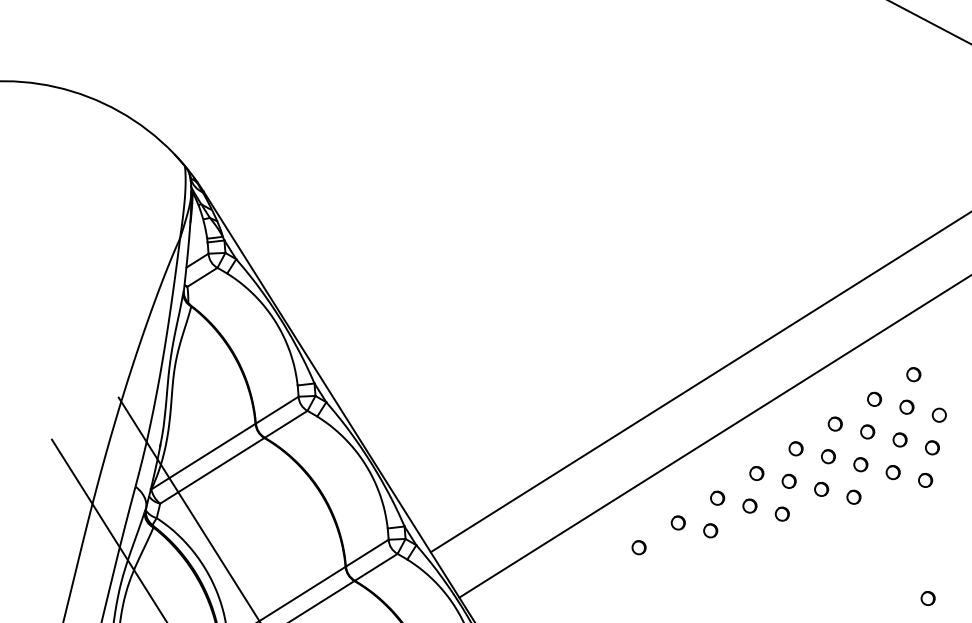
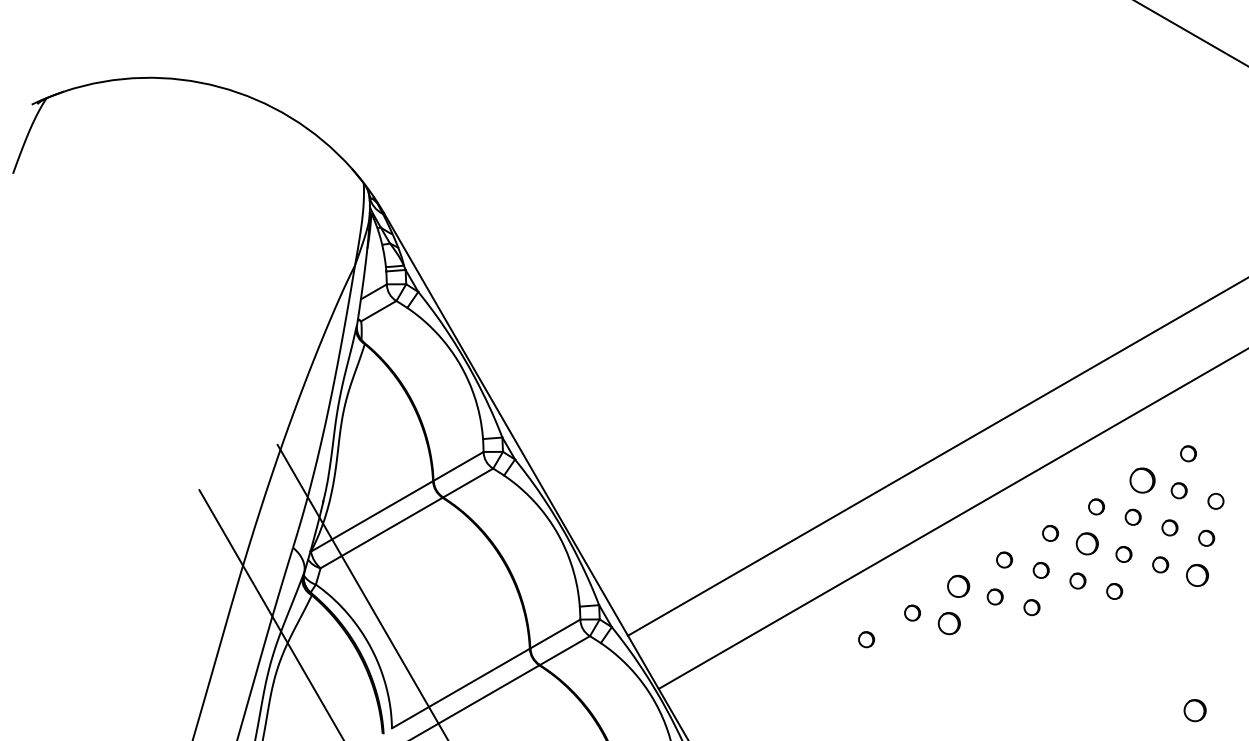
circle: (874, 398) -> (1142, 479), size x1.6
circle: (827, 456) -> (1086, 543), size x1.4
circle: (924, 479) -> (1196, 574), size x1.4
circle: (717, 498) -> (958, 586), size x1.4
circle: (710, 530) -> (948, 623), size x1.4
circle: (927, 598) -> (1194, 710), size x1.4

